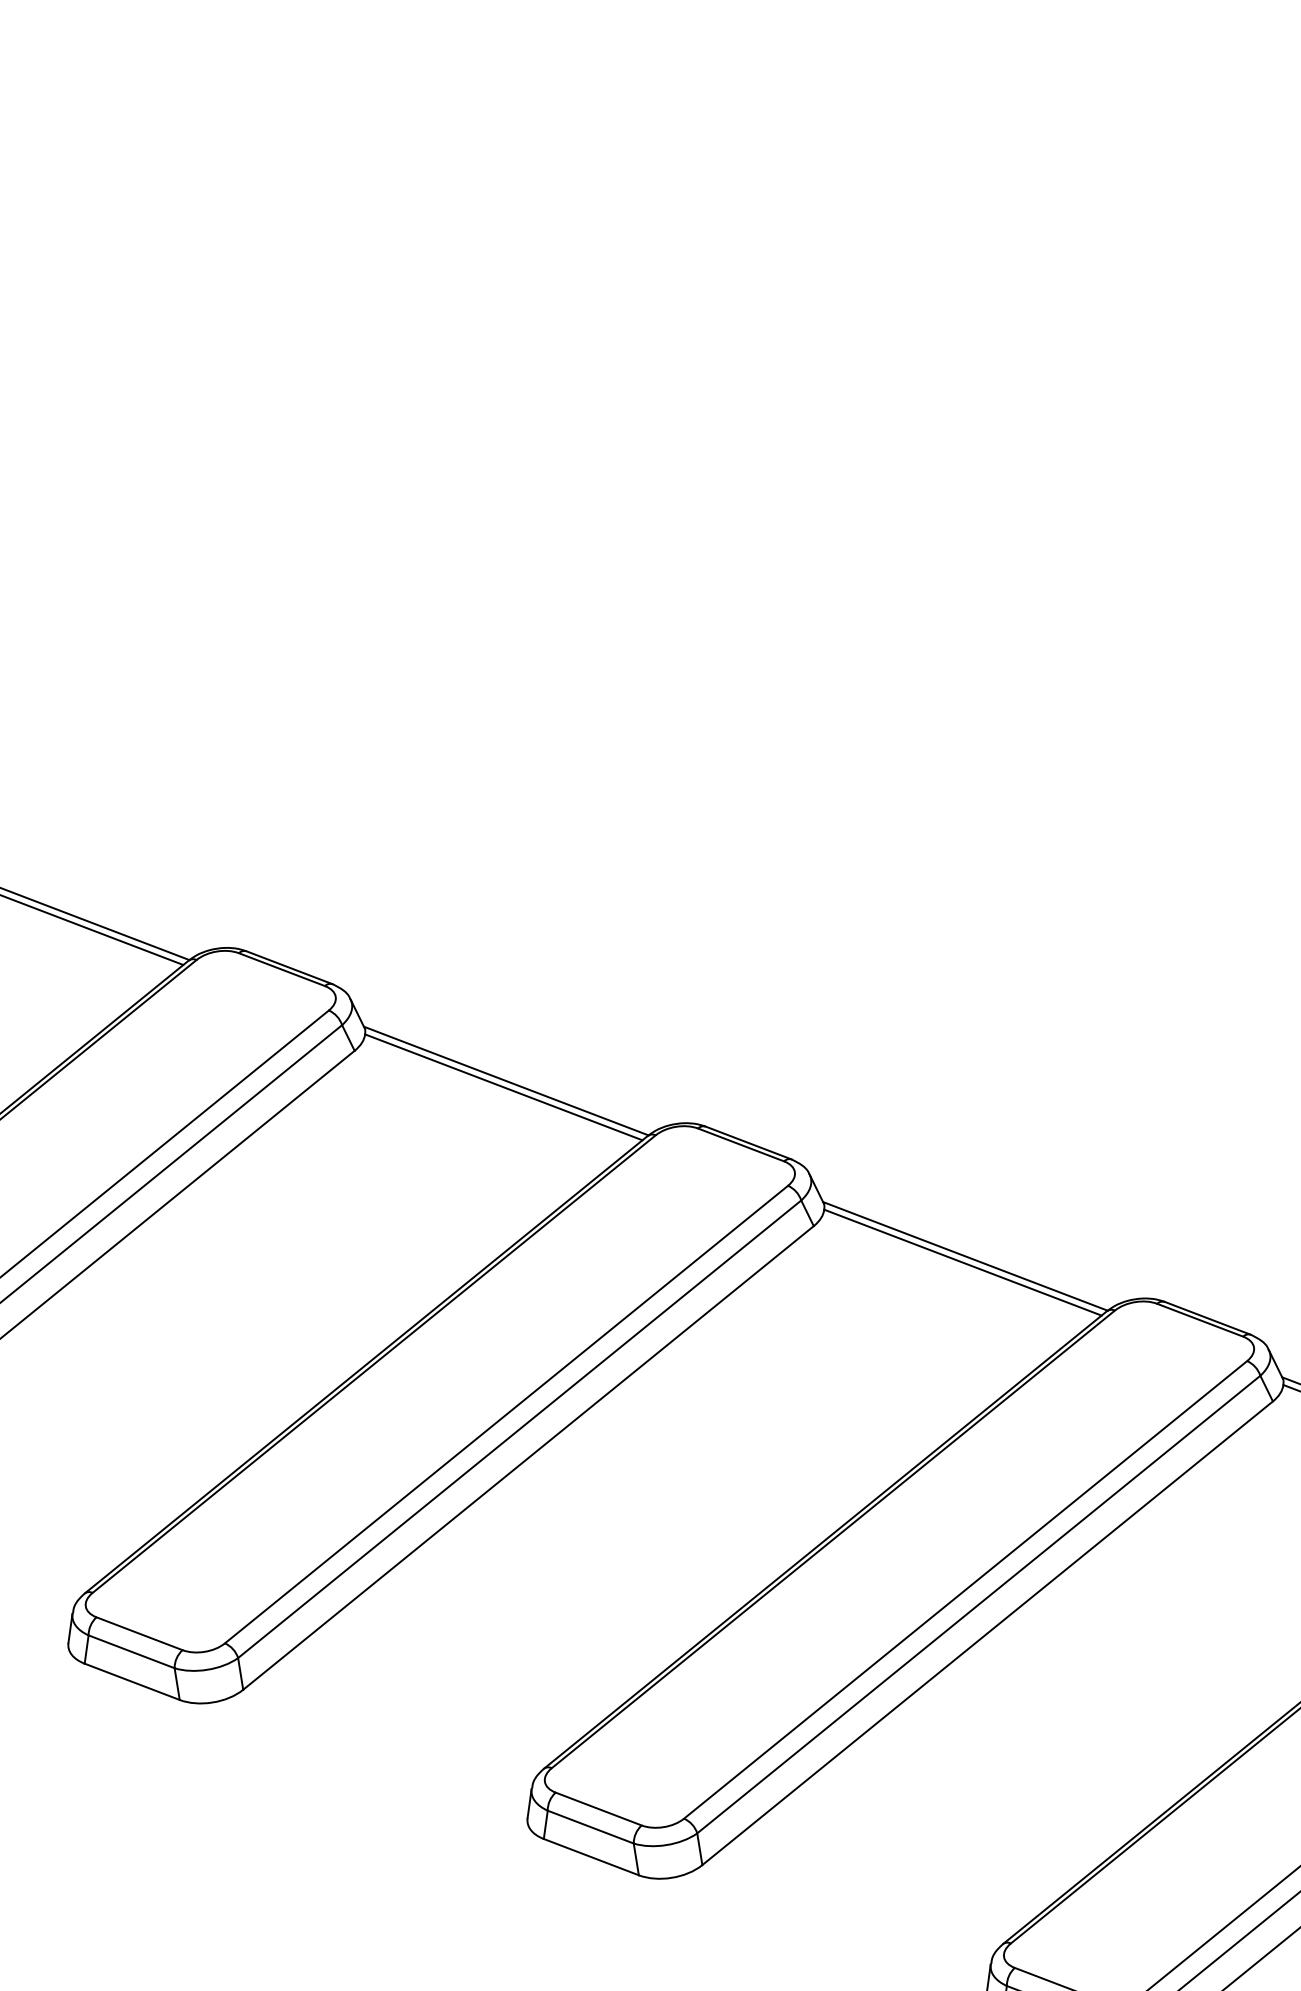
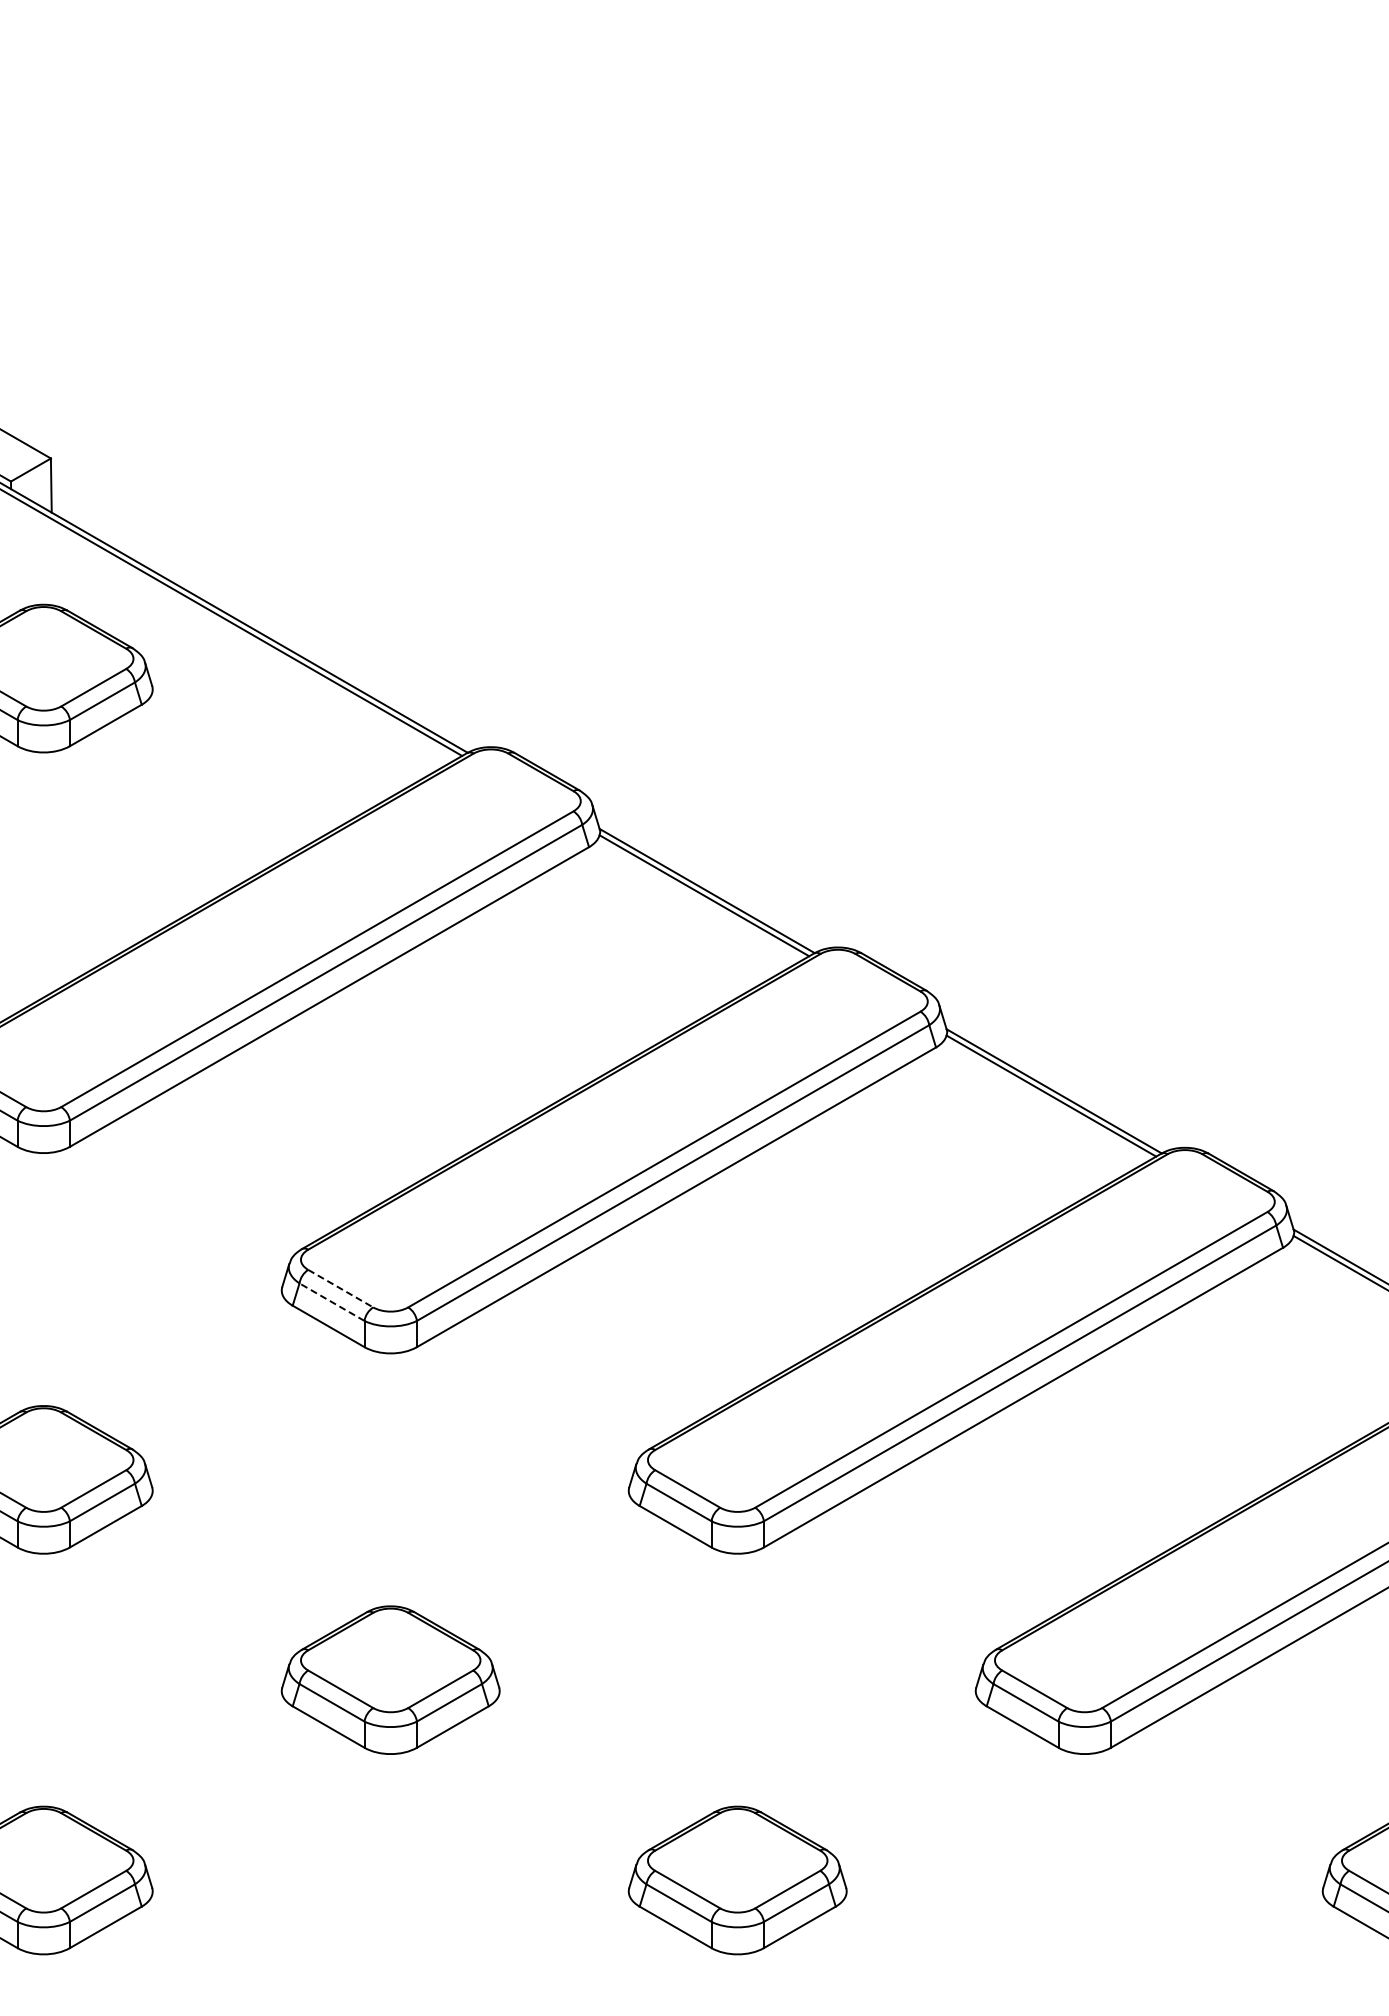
line: (139, 1633) -> (340, 1288), solid -> dashed
line: (132, 1652) -> (332, 1302), solid -> dashed

